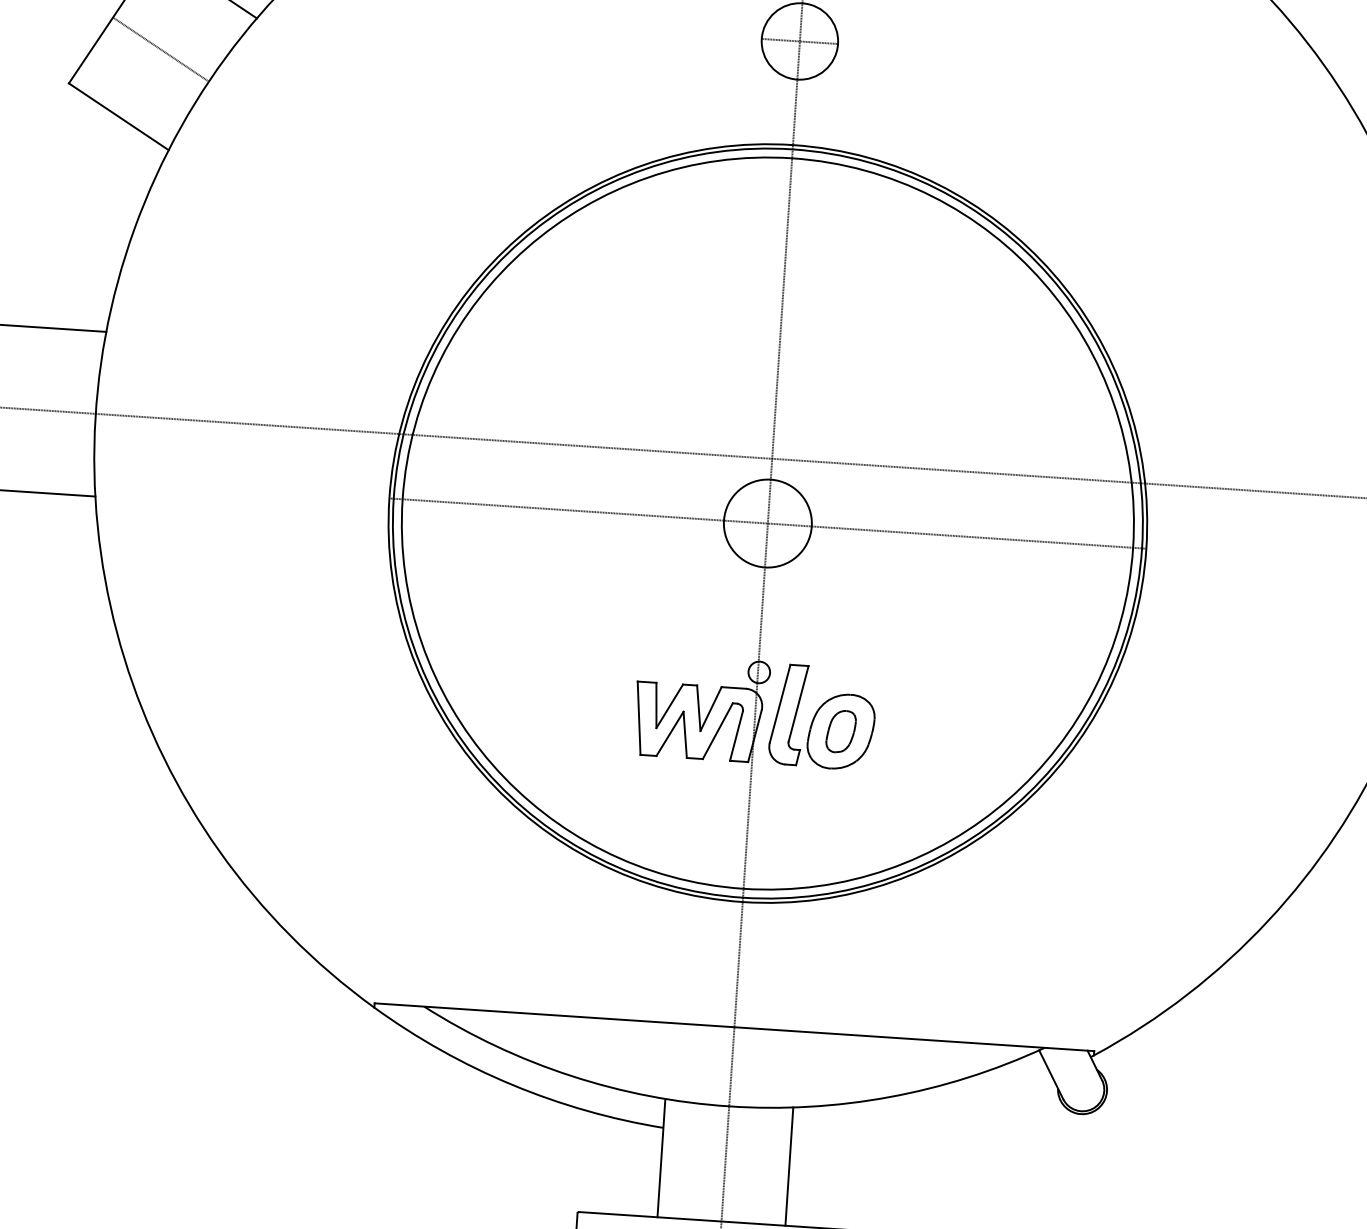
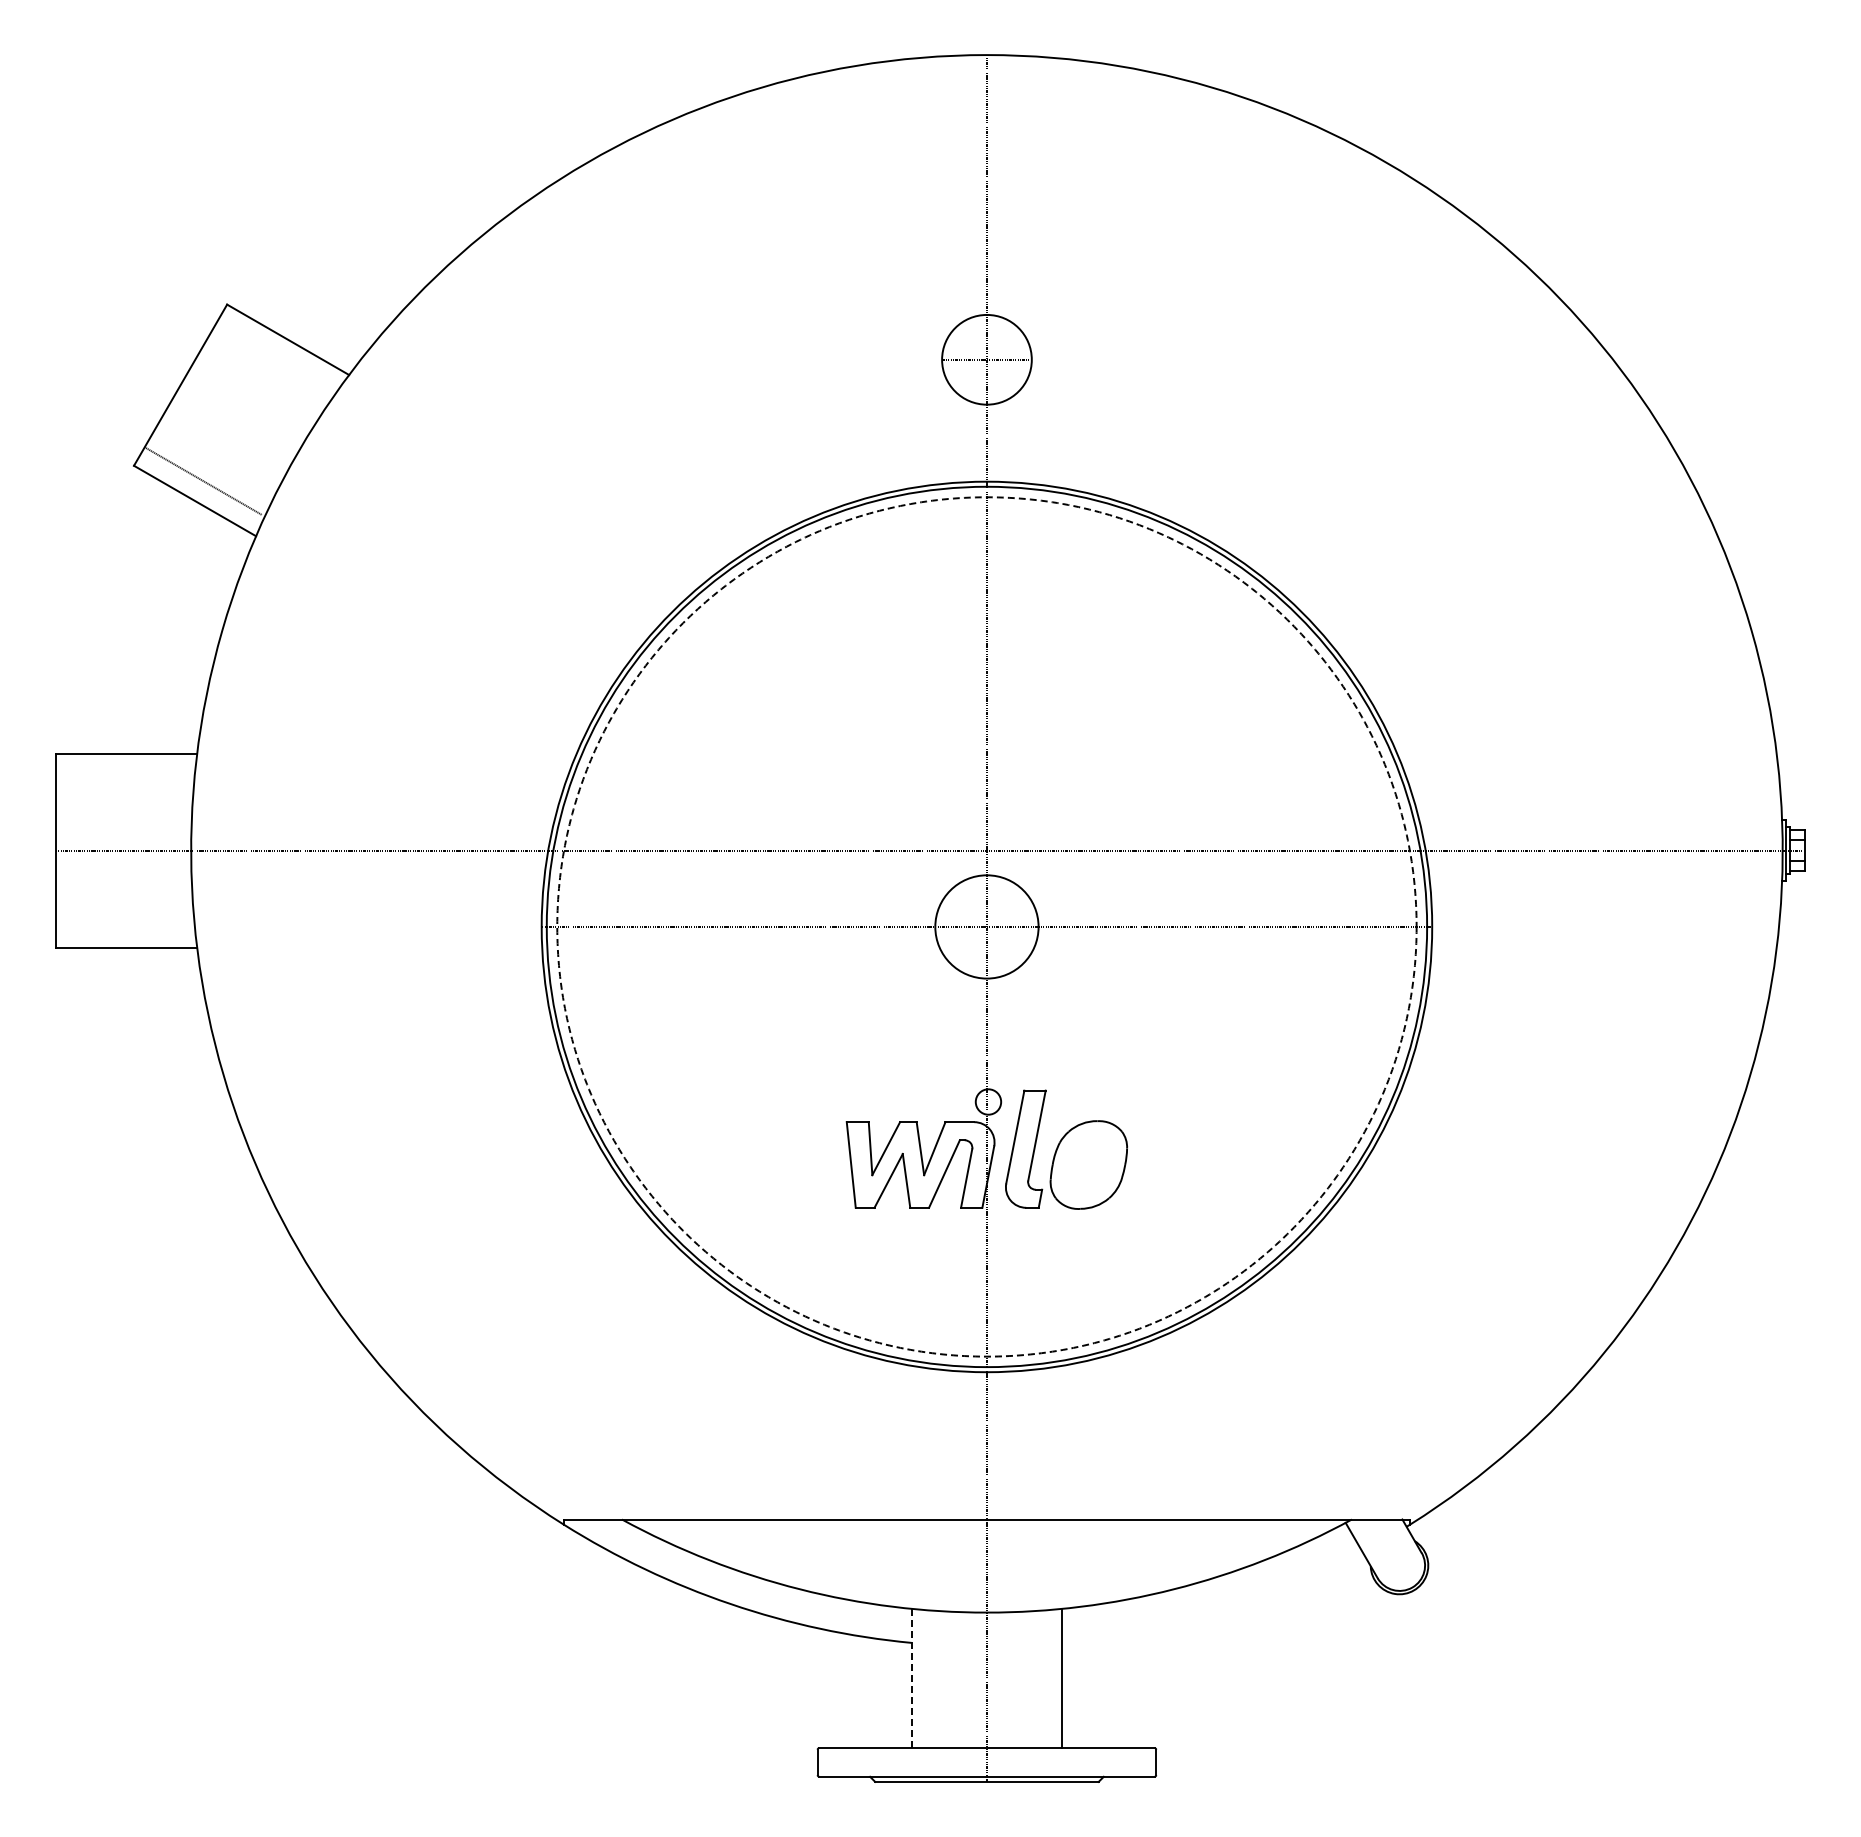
line: (160, 49) -> (202, 480), moved
circle: (767, 523) -> (986, 926), solid -> dashed
part: (840, 731) -> (1088, 1164), removed
line: (661, 1158) -> (911, 1678), solid -> dashed

